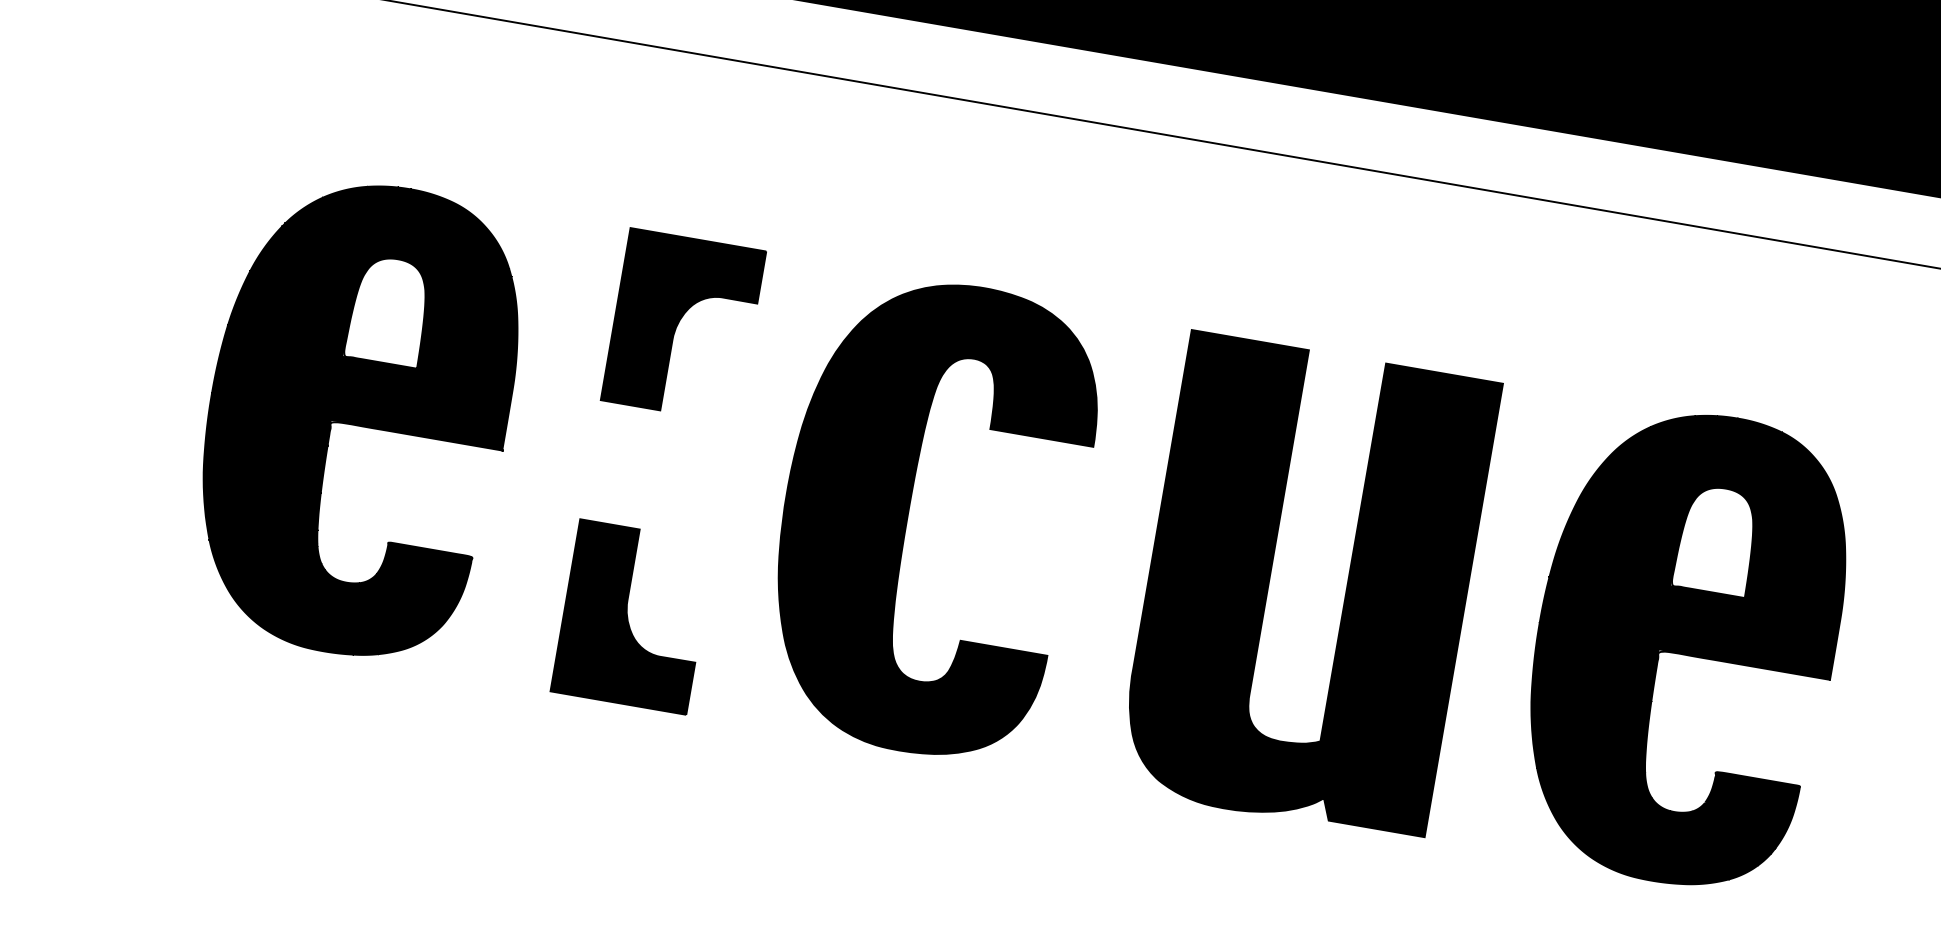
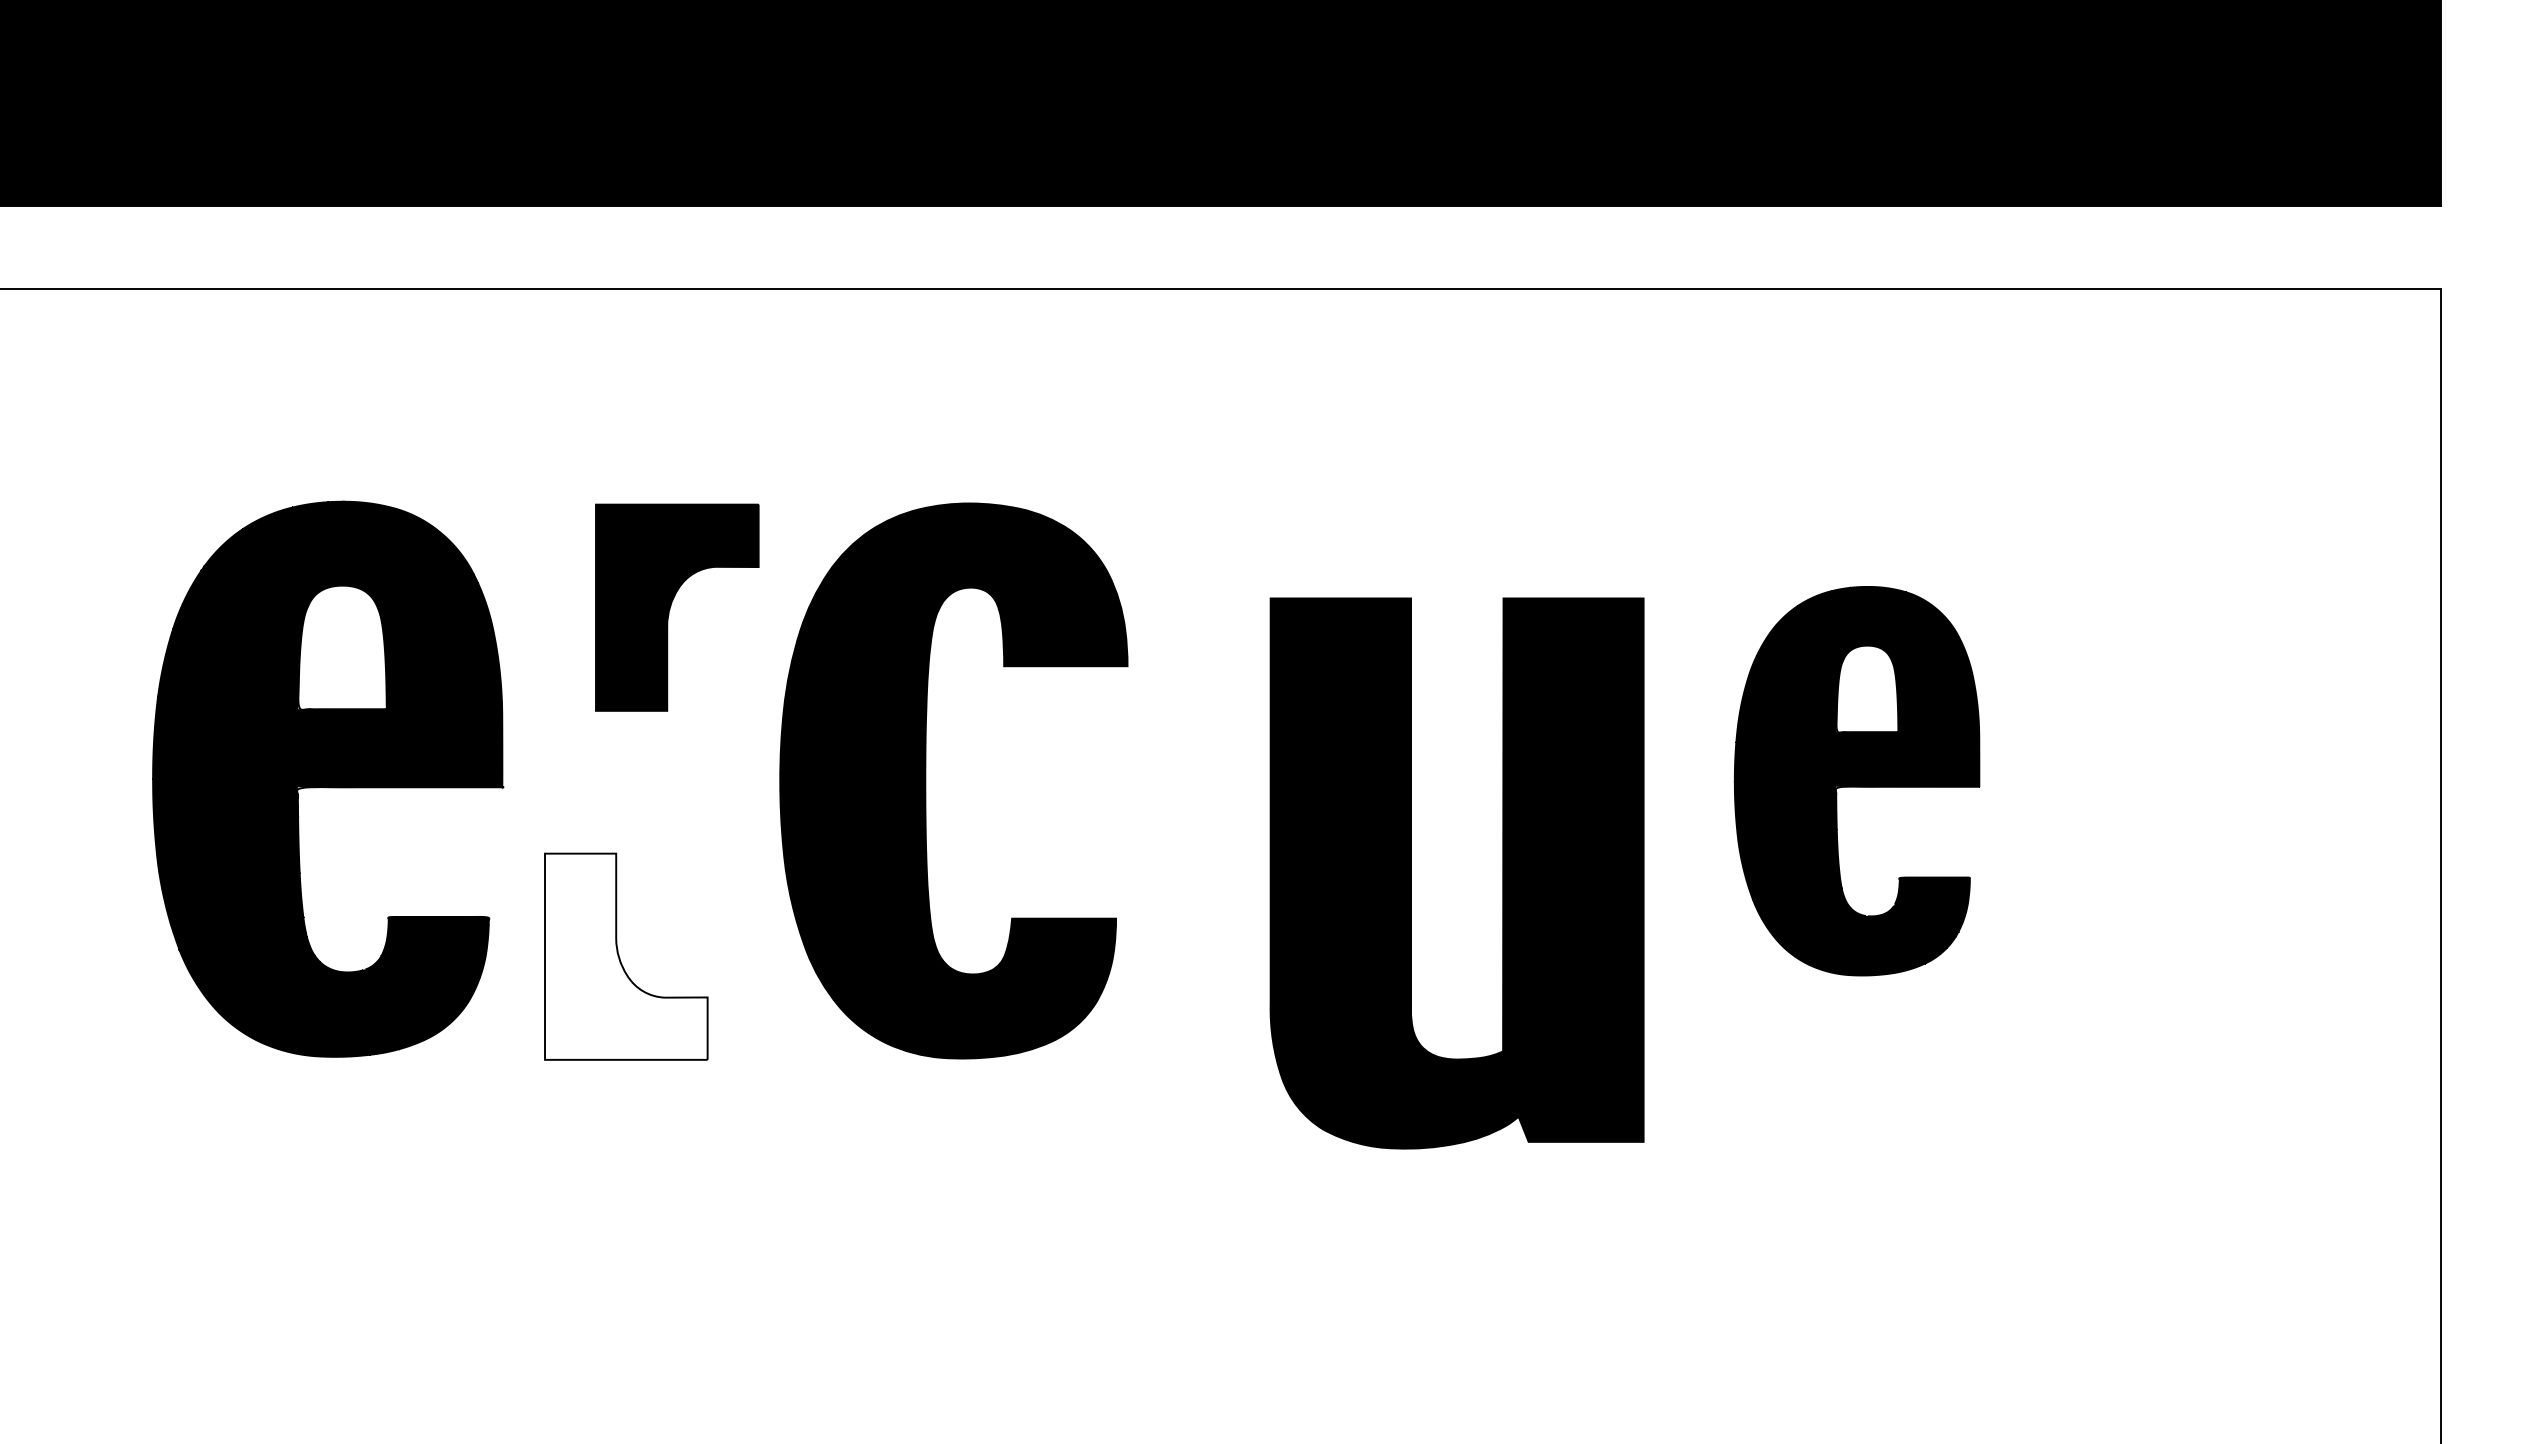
part: (678, 323) -> (671, 606), moved
part: (358, 418) -> (328, 778), moved
part: (1269, 579) -> (1411, 873), moved
fill: (633, 616) -> (626, 956), removed
part: (1685, 647) -> (1856, 780), size x0.7

